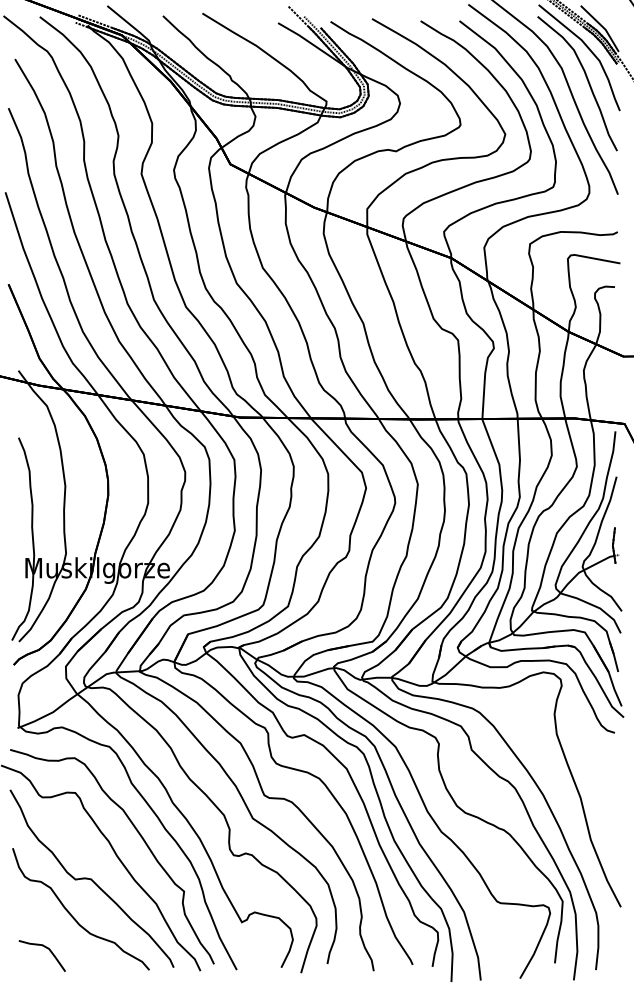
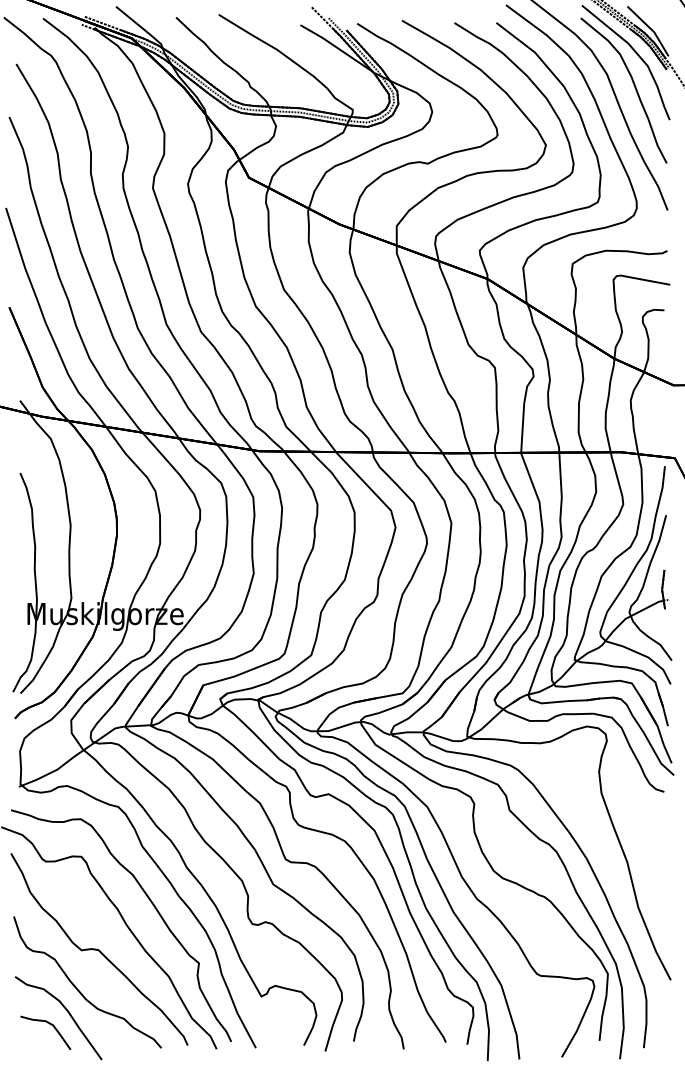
part: (61, 936) -> (66, 1011), added

